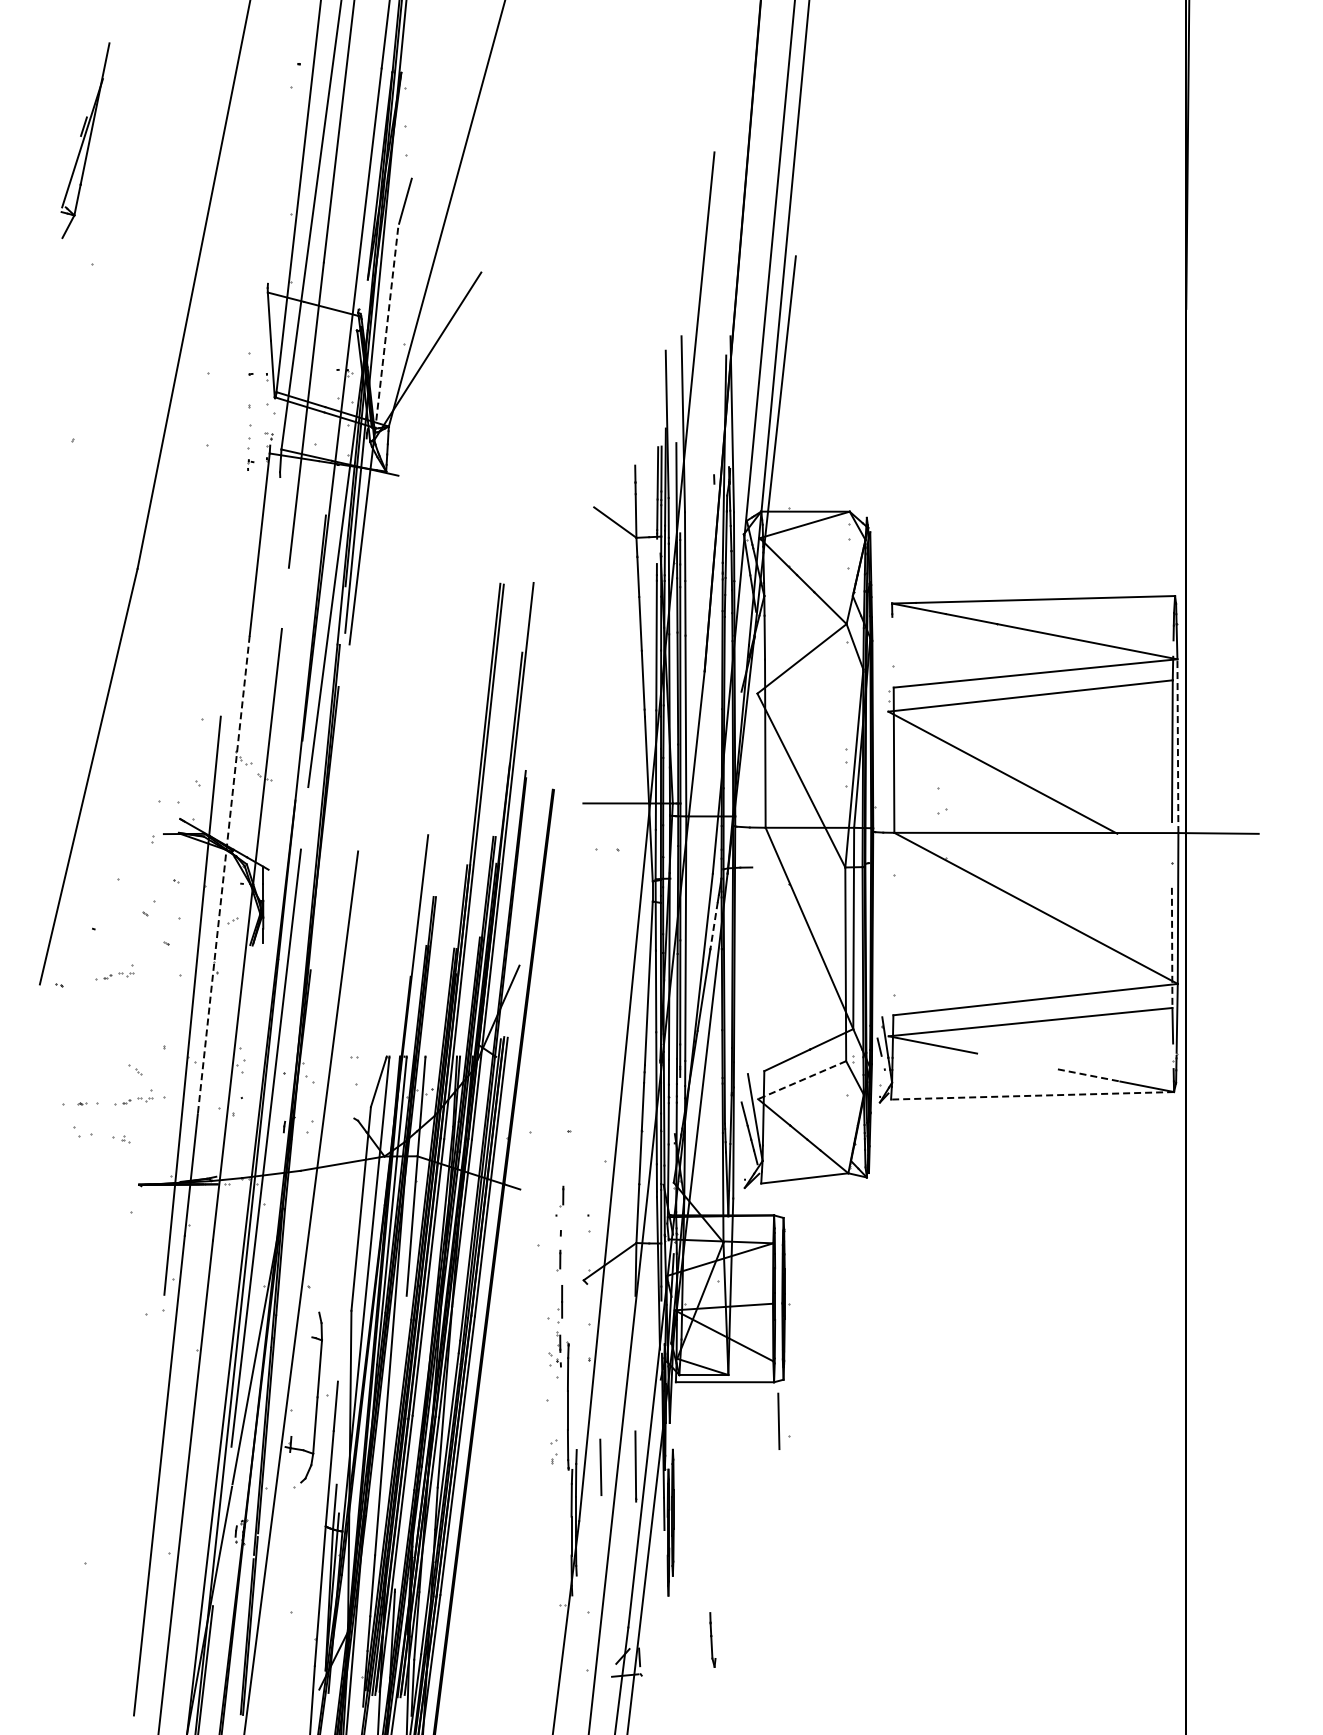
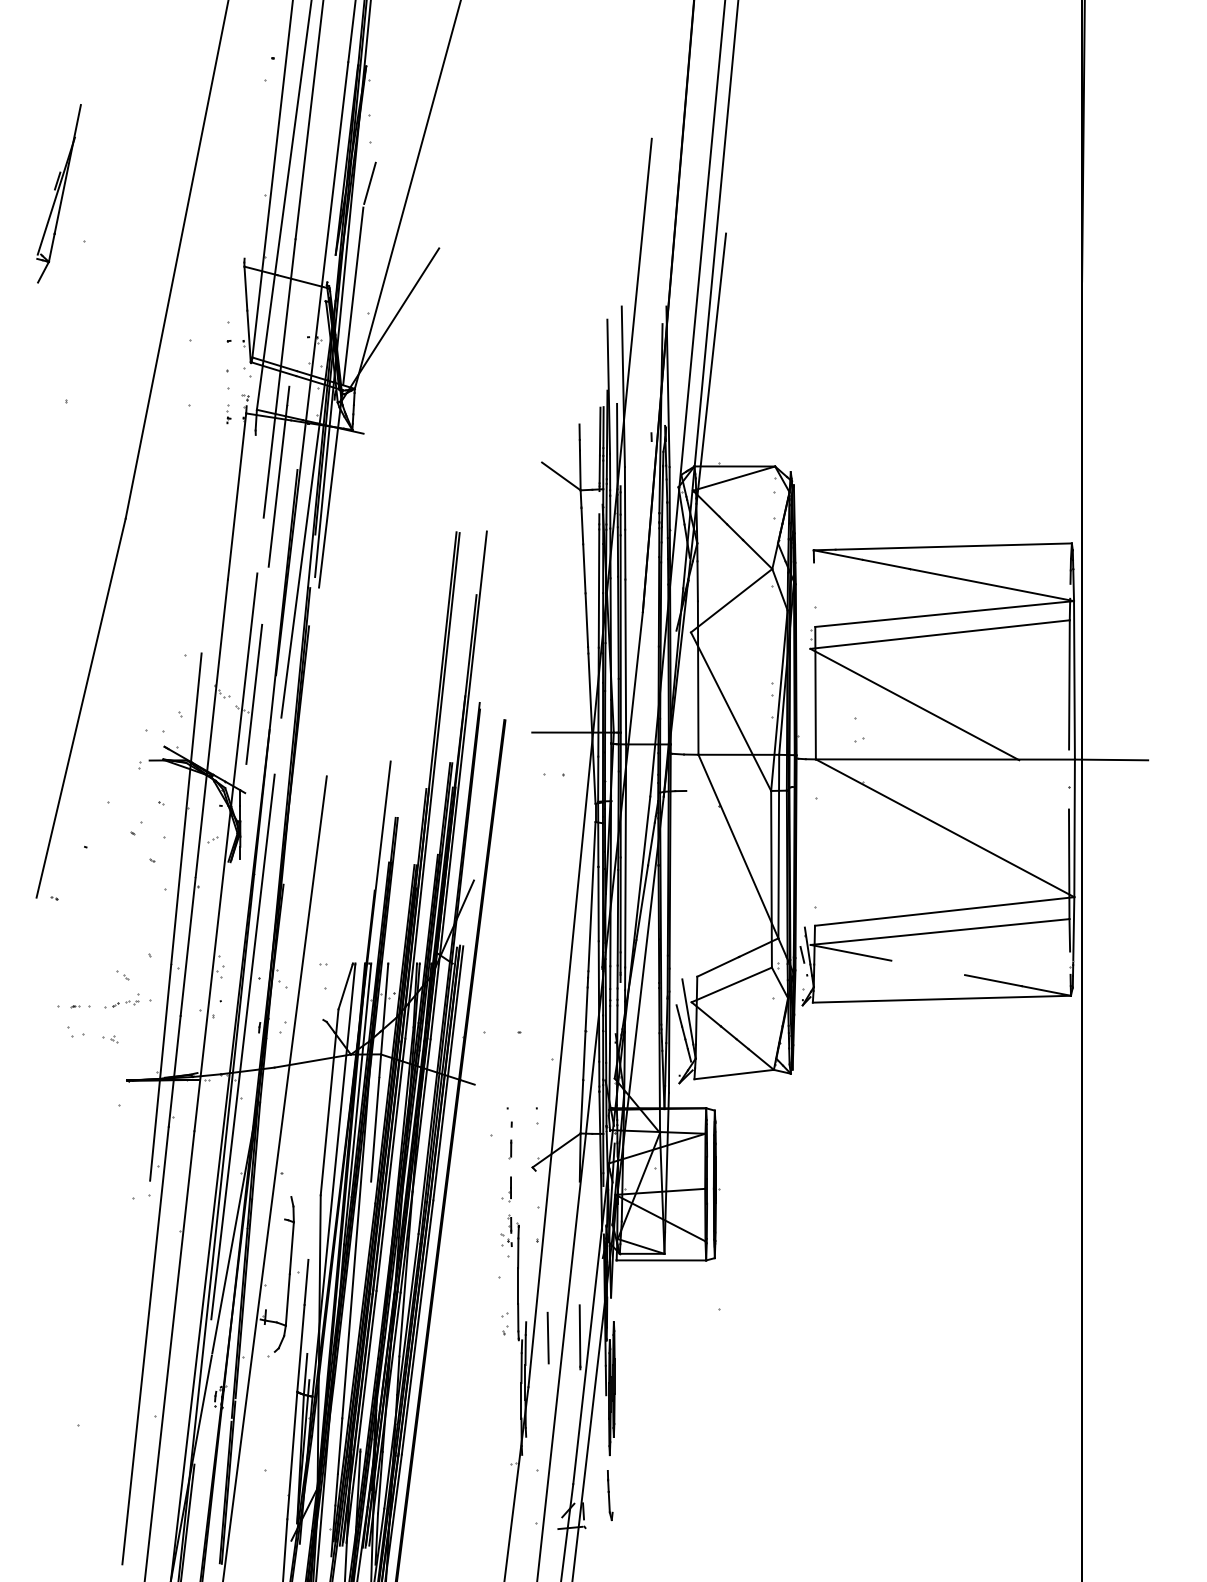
part: (85, 140) -> (59, 193), moved
line: (387, 324) -> (353, 295), dashed -> solid
part: (250, 454) -> (228, 414), size x0.62
line: (305, 522) -> (278, 476), added
line: (1177, 746) -> (1074, 680), dashed -> solid
line: (278, 761) -> (254, 694), added
line: (223, 874) -> (204, 797), dashed -> solid
line: (714, 925) -> (651, 843), dashed -> solid
line: (1172, 948) -> (1069, 864), dashed -> solid
part: (114, 972) -> (104, 886), removed
line: (1089, 1075) -> (993, 980), dashed -> solid
line: (802, 1080) -> (732, 985), dashed -> solid
line: (1032, 1095) -> (941, 998), dashed -> solid
part: (561, 1196) -> (512, 1091), removed
part: (554, 1304) -> (505, 1189), size x0.71
line: (778, 1420) -> (710, 1295), removed
part: (712, 1639) -> (609, 1495), moved

